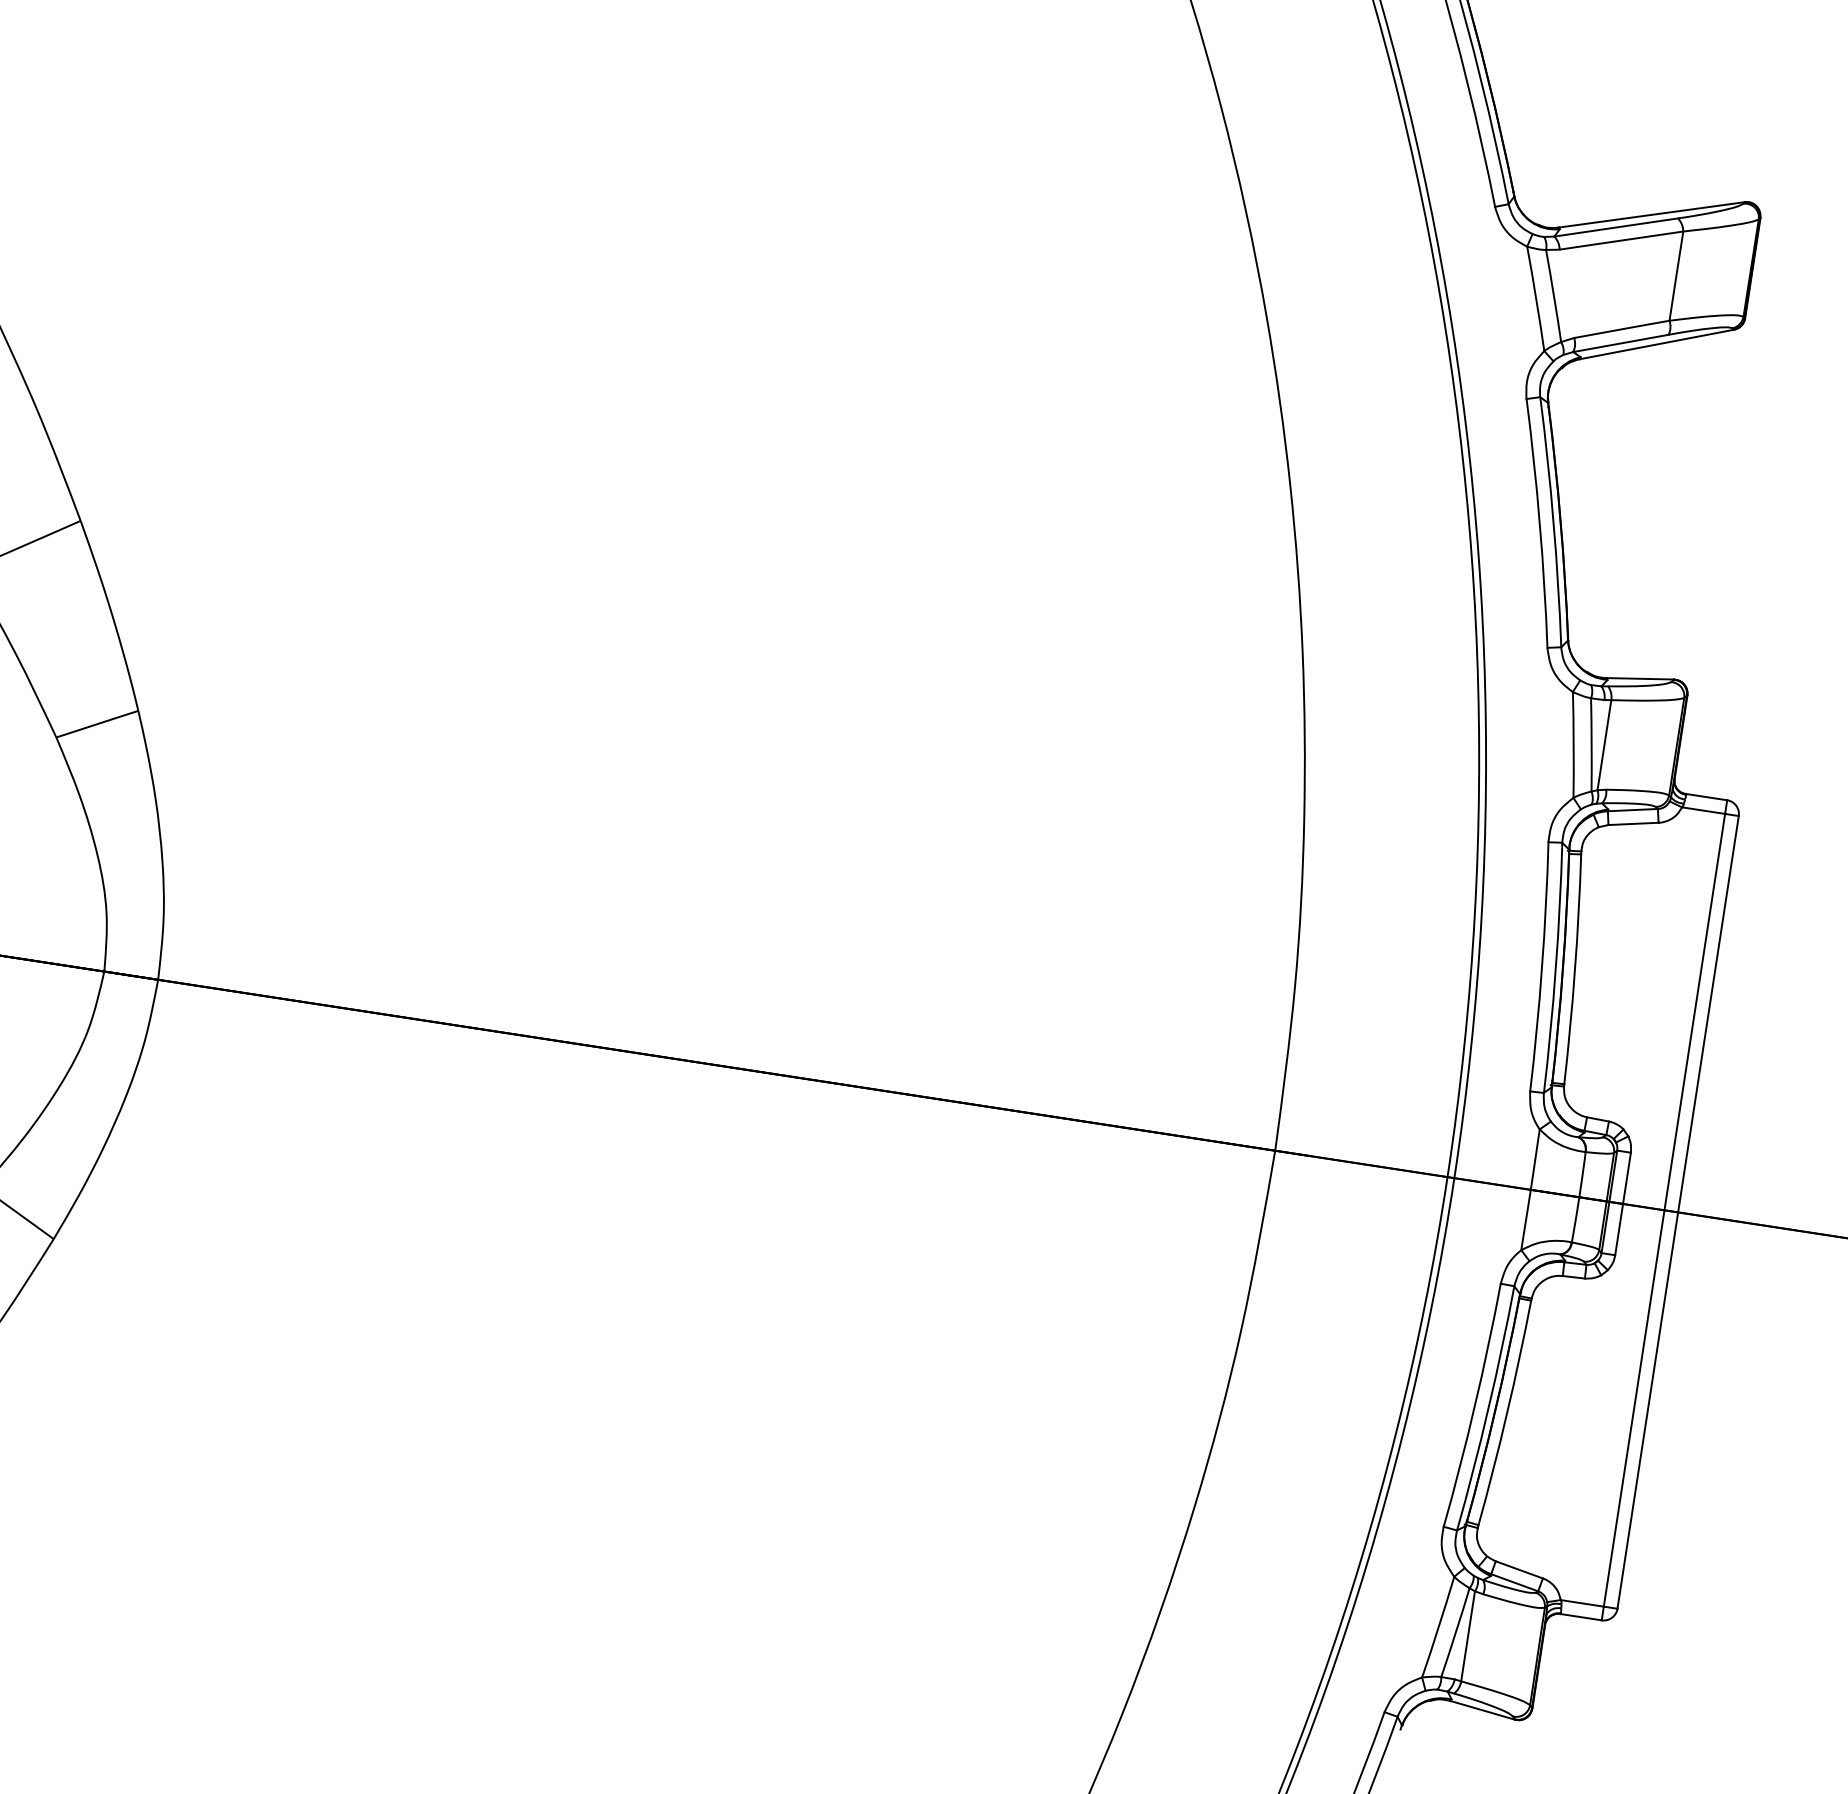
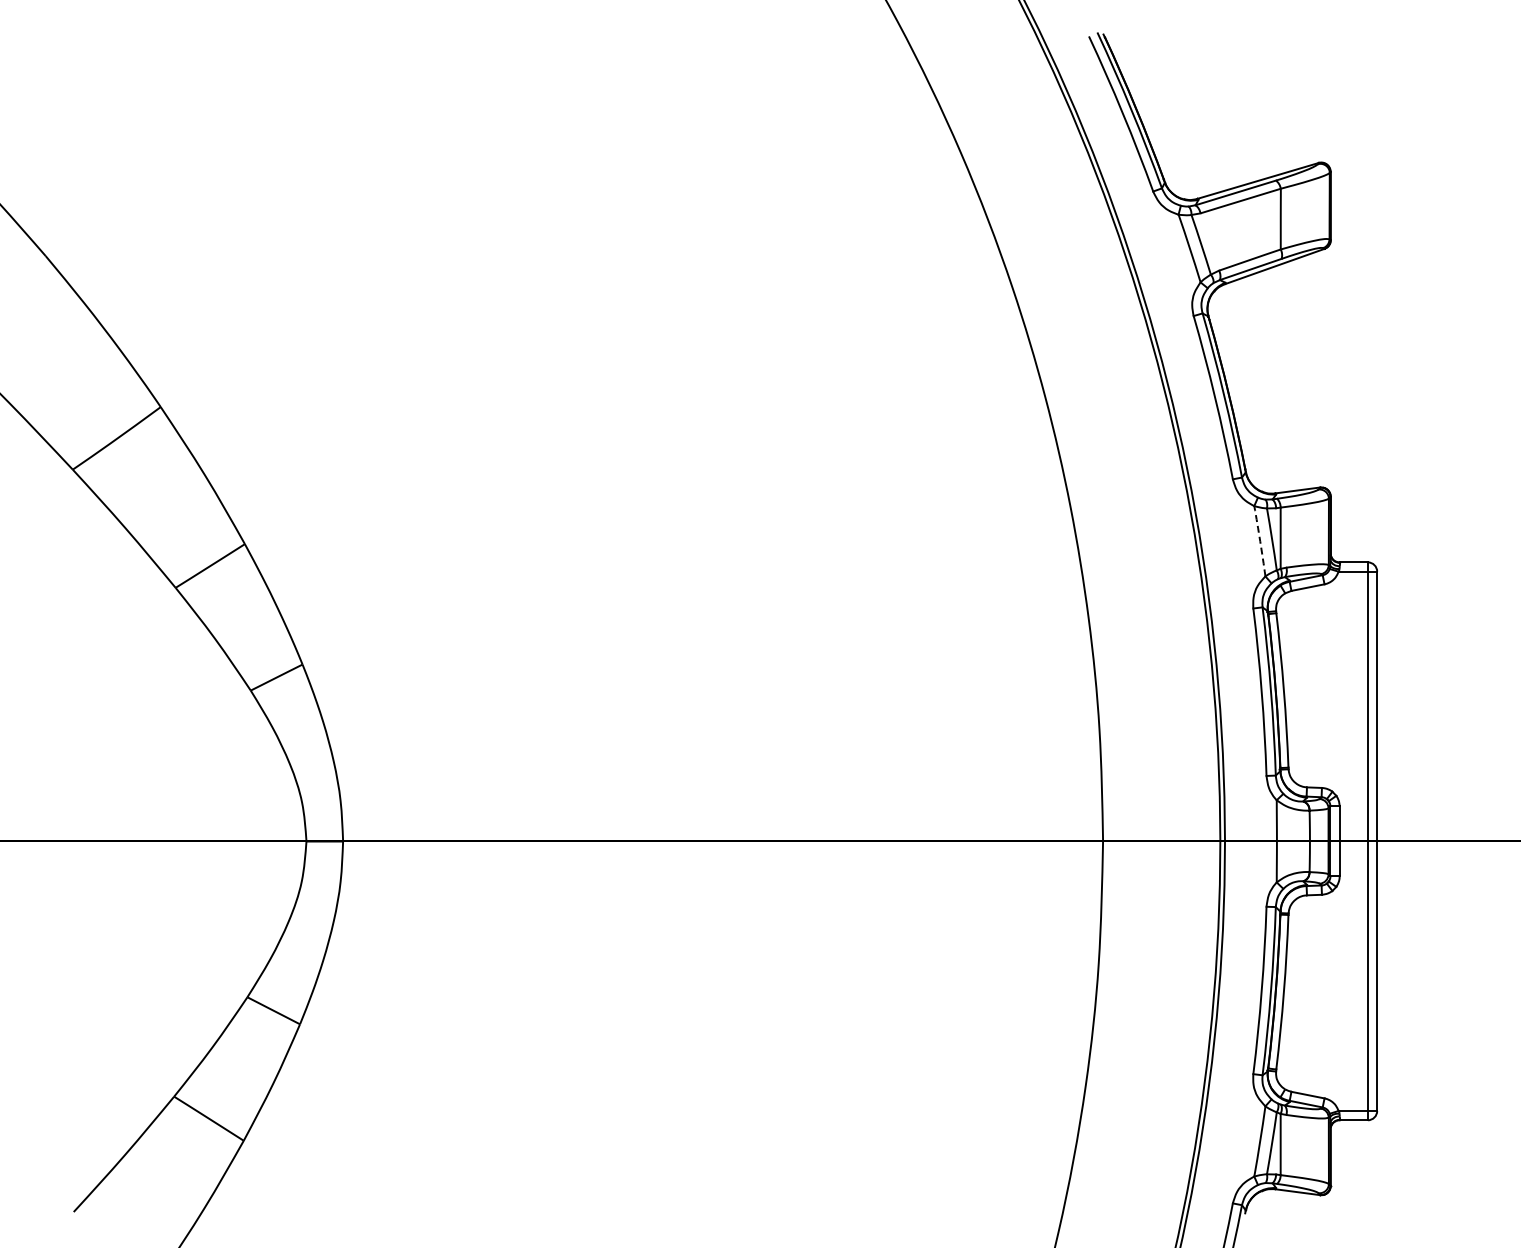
arc: (1574, 745) -> (1260, 541), solid -> dashed

